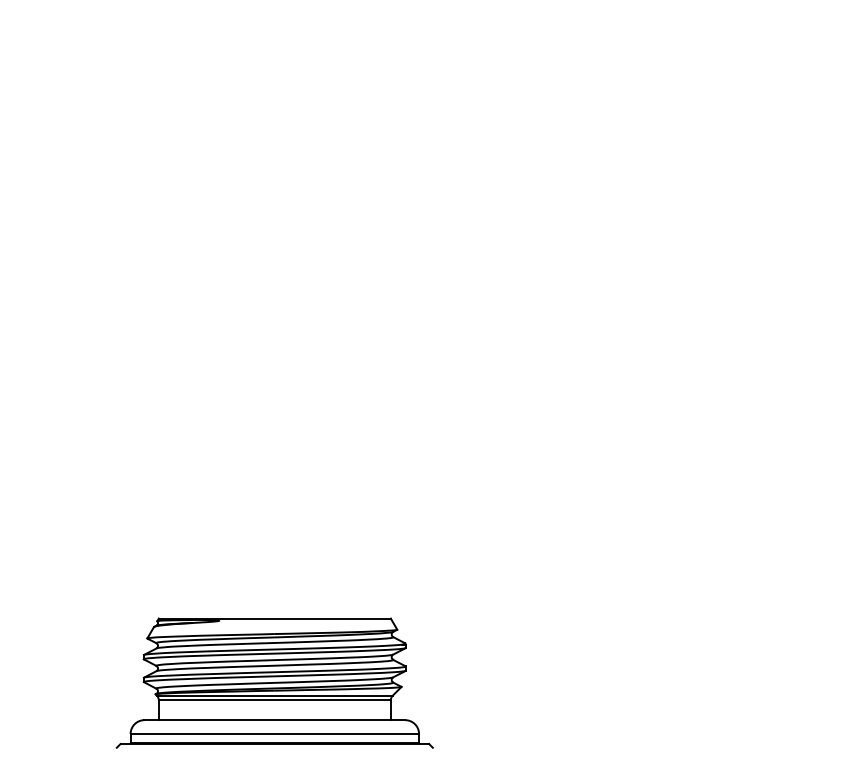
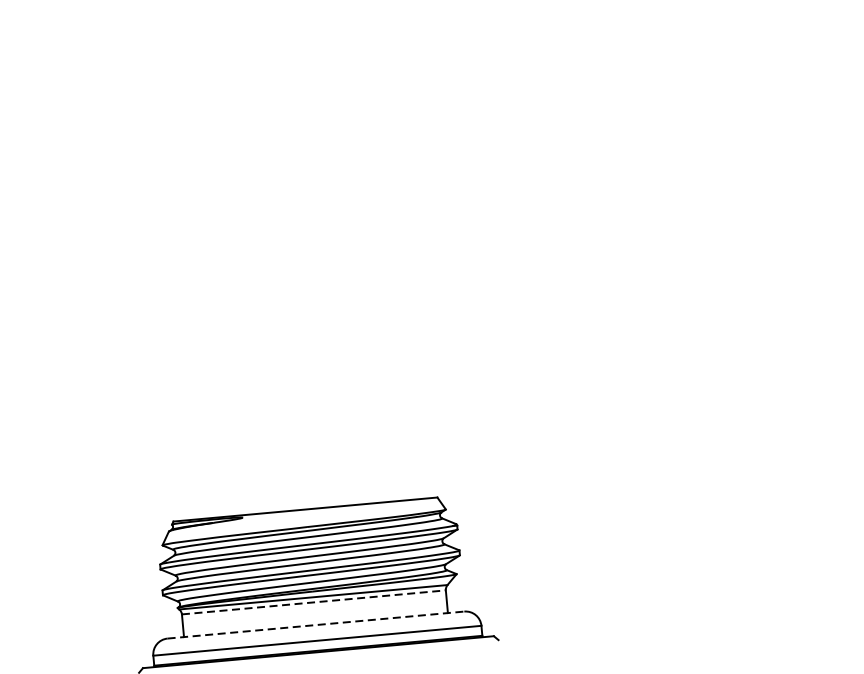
line: (274, 700) -> (313, 602), solid -> dashed
line: (275, 720) -> (316, 625), solid -> dashed

